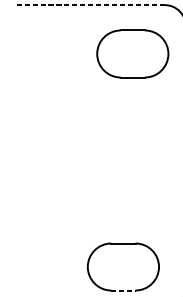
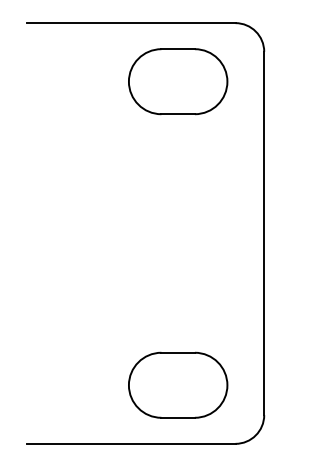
line: (88, 5) -> (130, 23), dashed -> solid
part: (133, 53) -> (178, 81), moved
line: (123, 290) -> (178, 417), dashed -> solid

